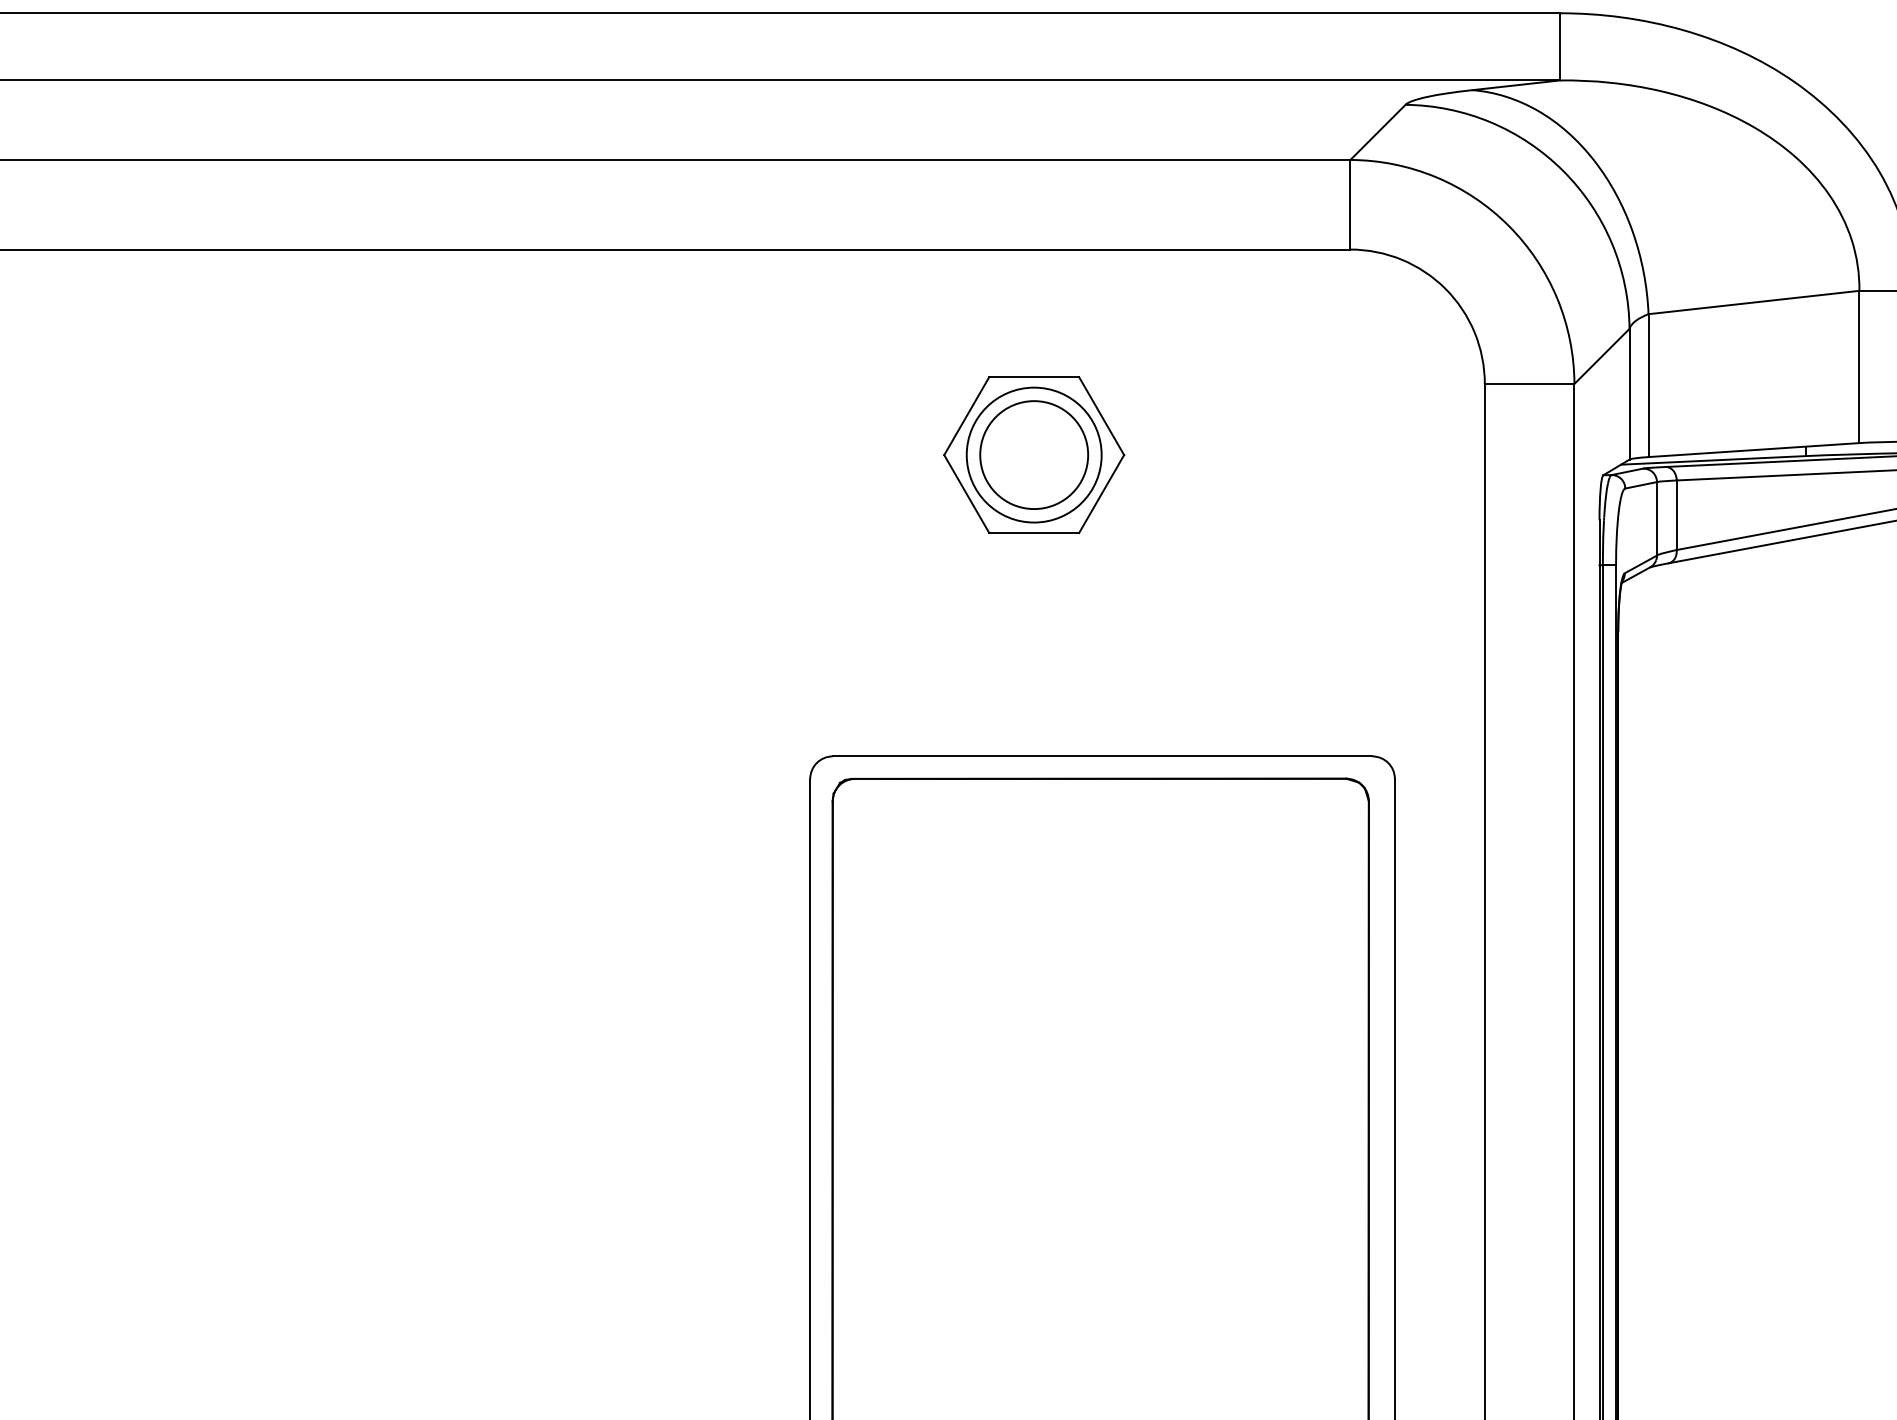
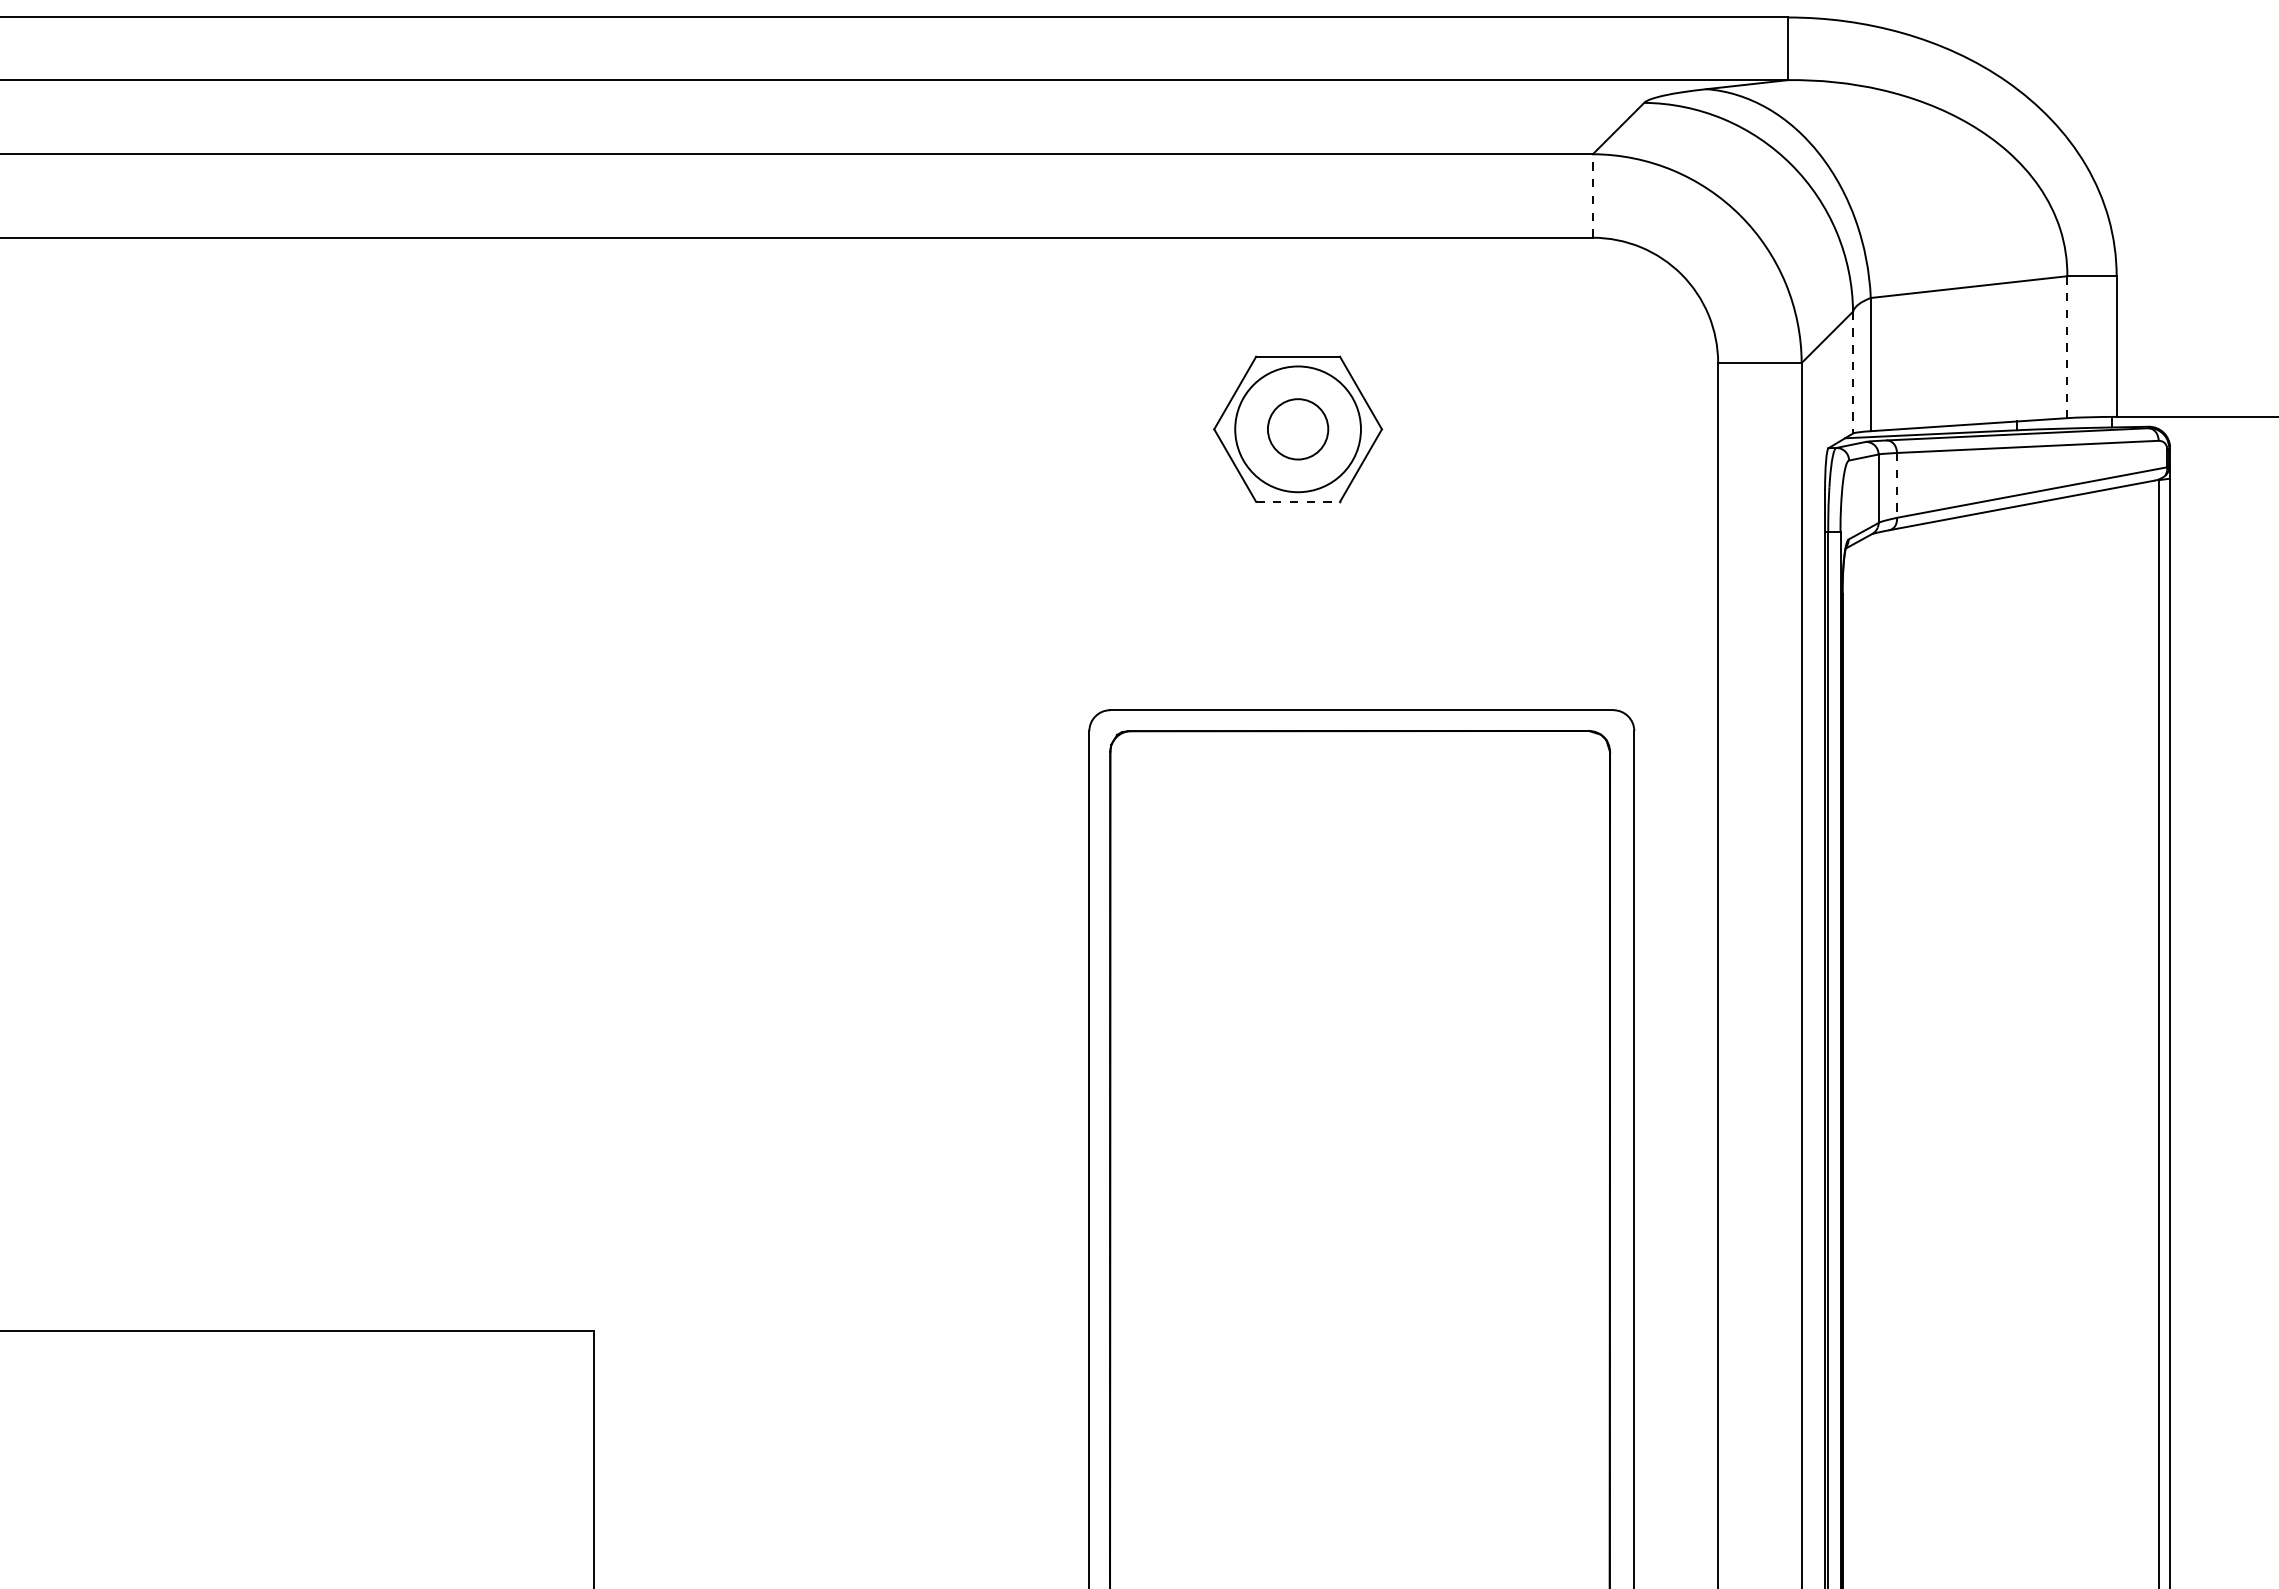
line: (1350, 205) -> (1592, 196), solid -> dashed
line: (1859, 367) -> (2067, 347), solid -> dashed
line: (1630, 394) -> (1853, 372), solid -> dashed
circle: (1033, 455) -> (1297, 429), size x0.6
line: (1677, 515) -> (1897, 485), solid -> dashed
line: (1034, 532) -> (1298, 501), solid -> dashed

